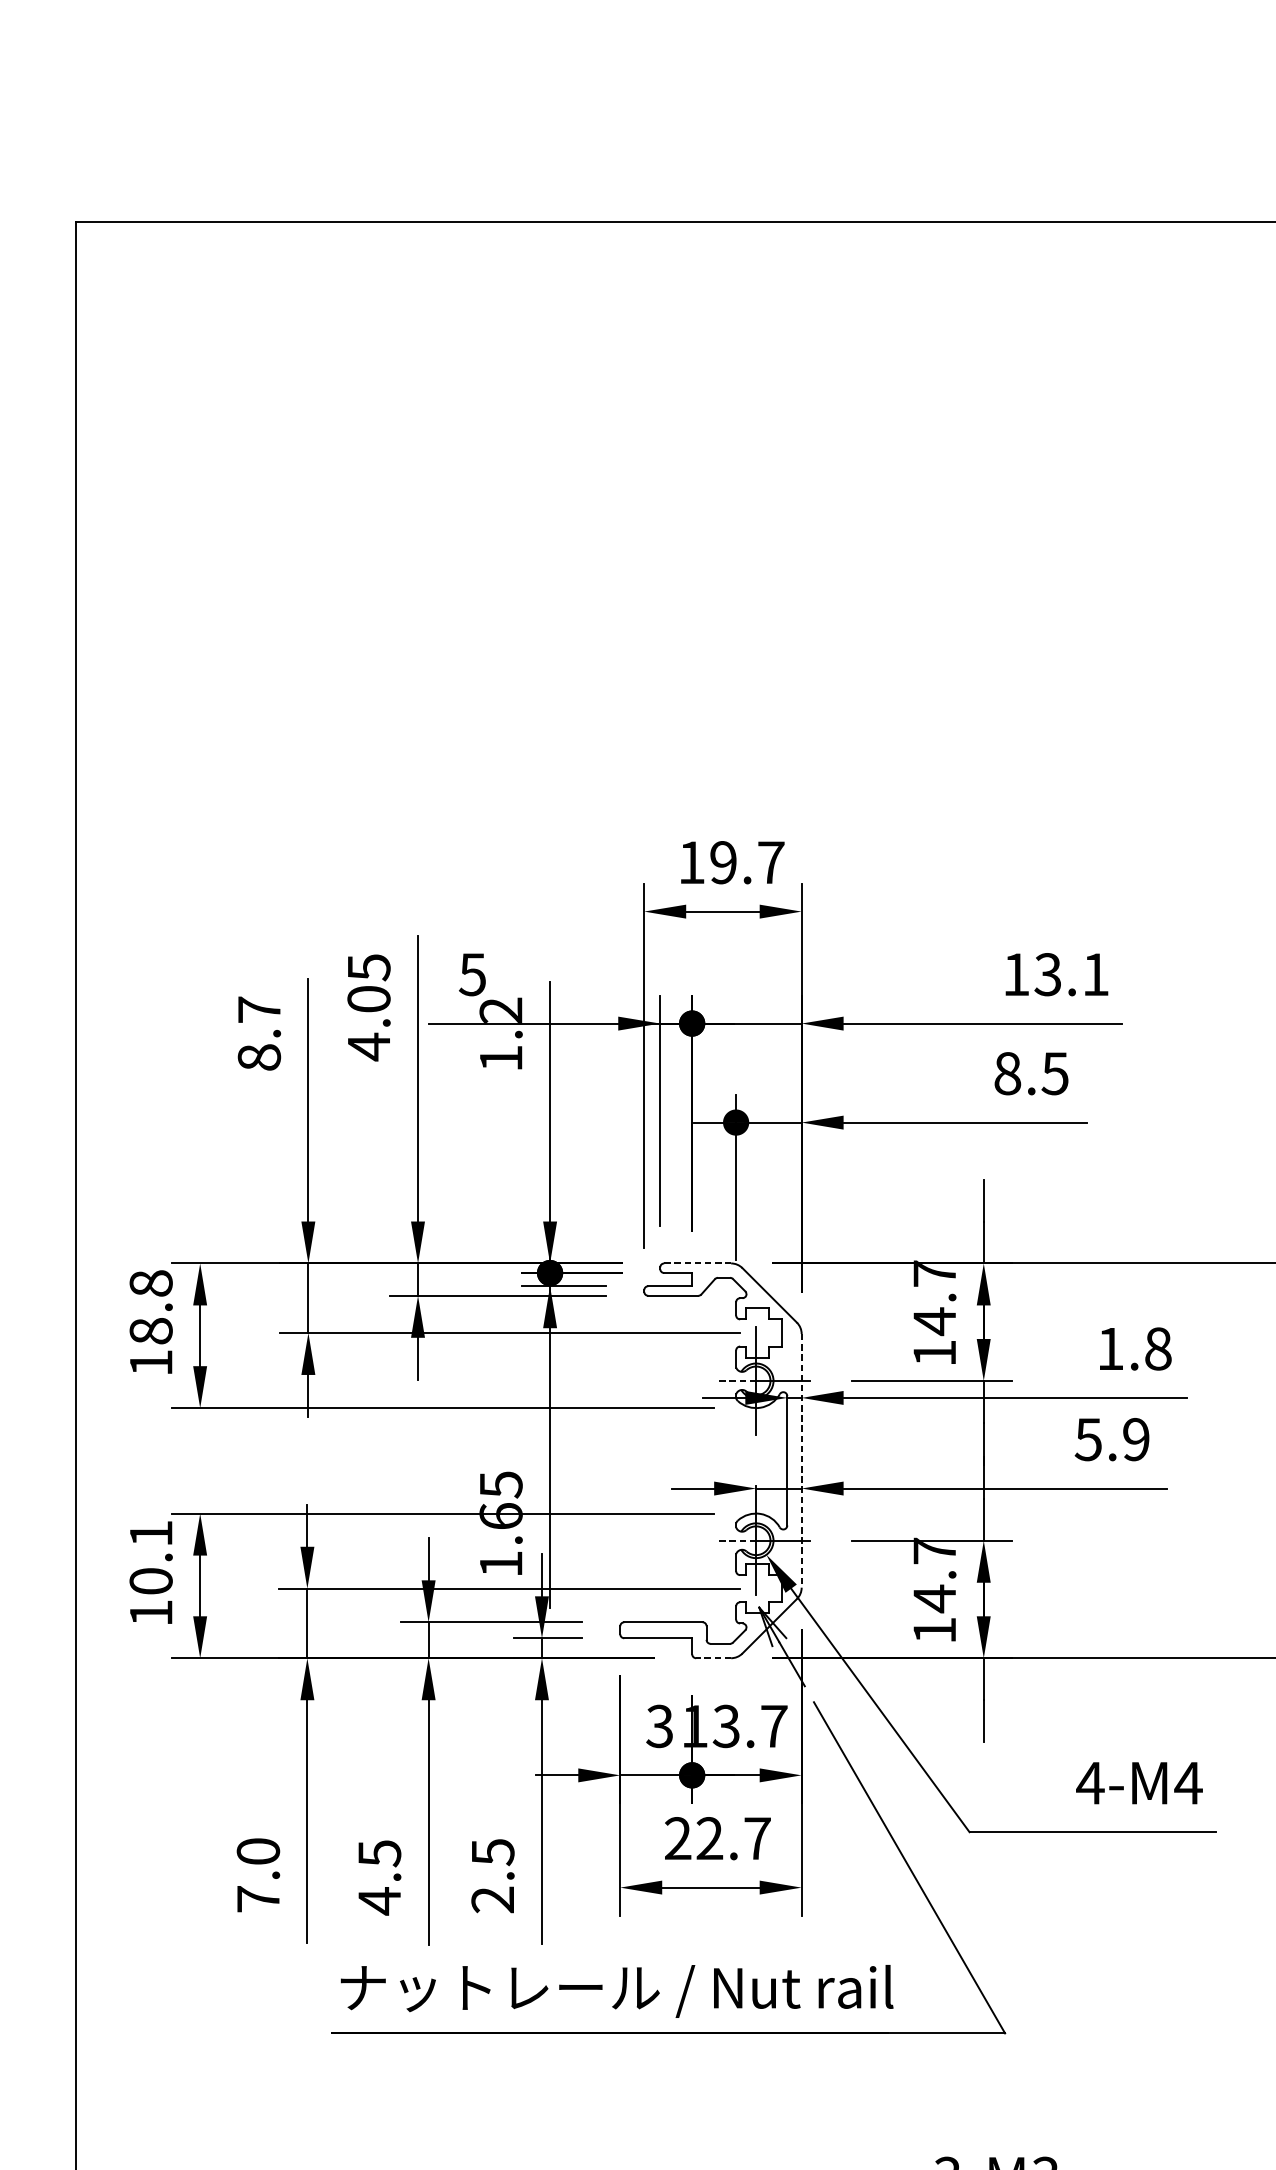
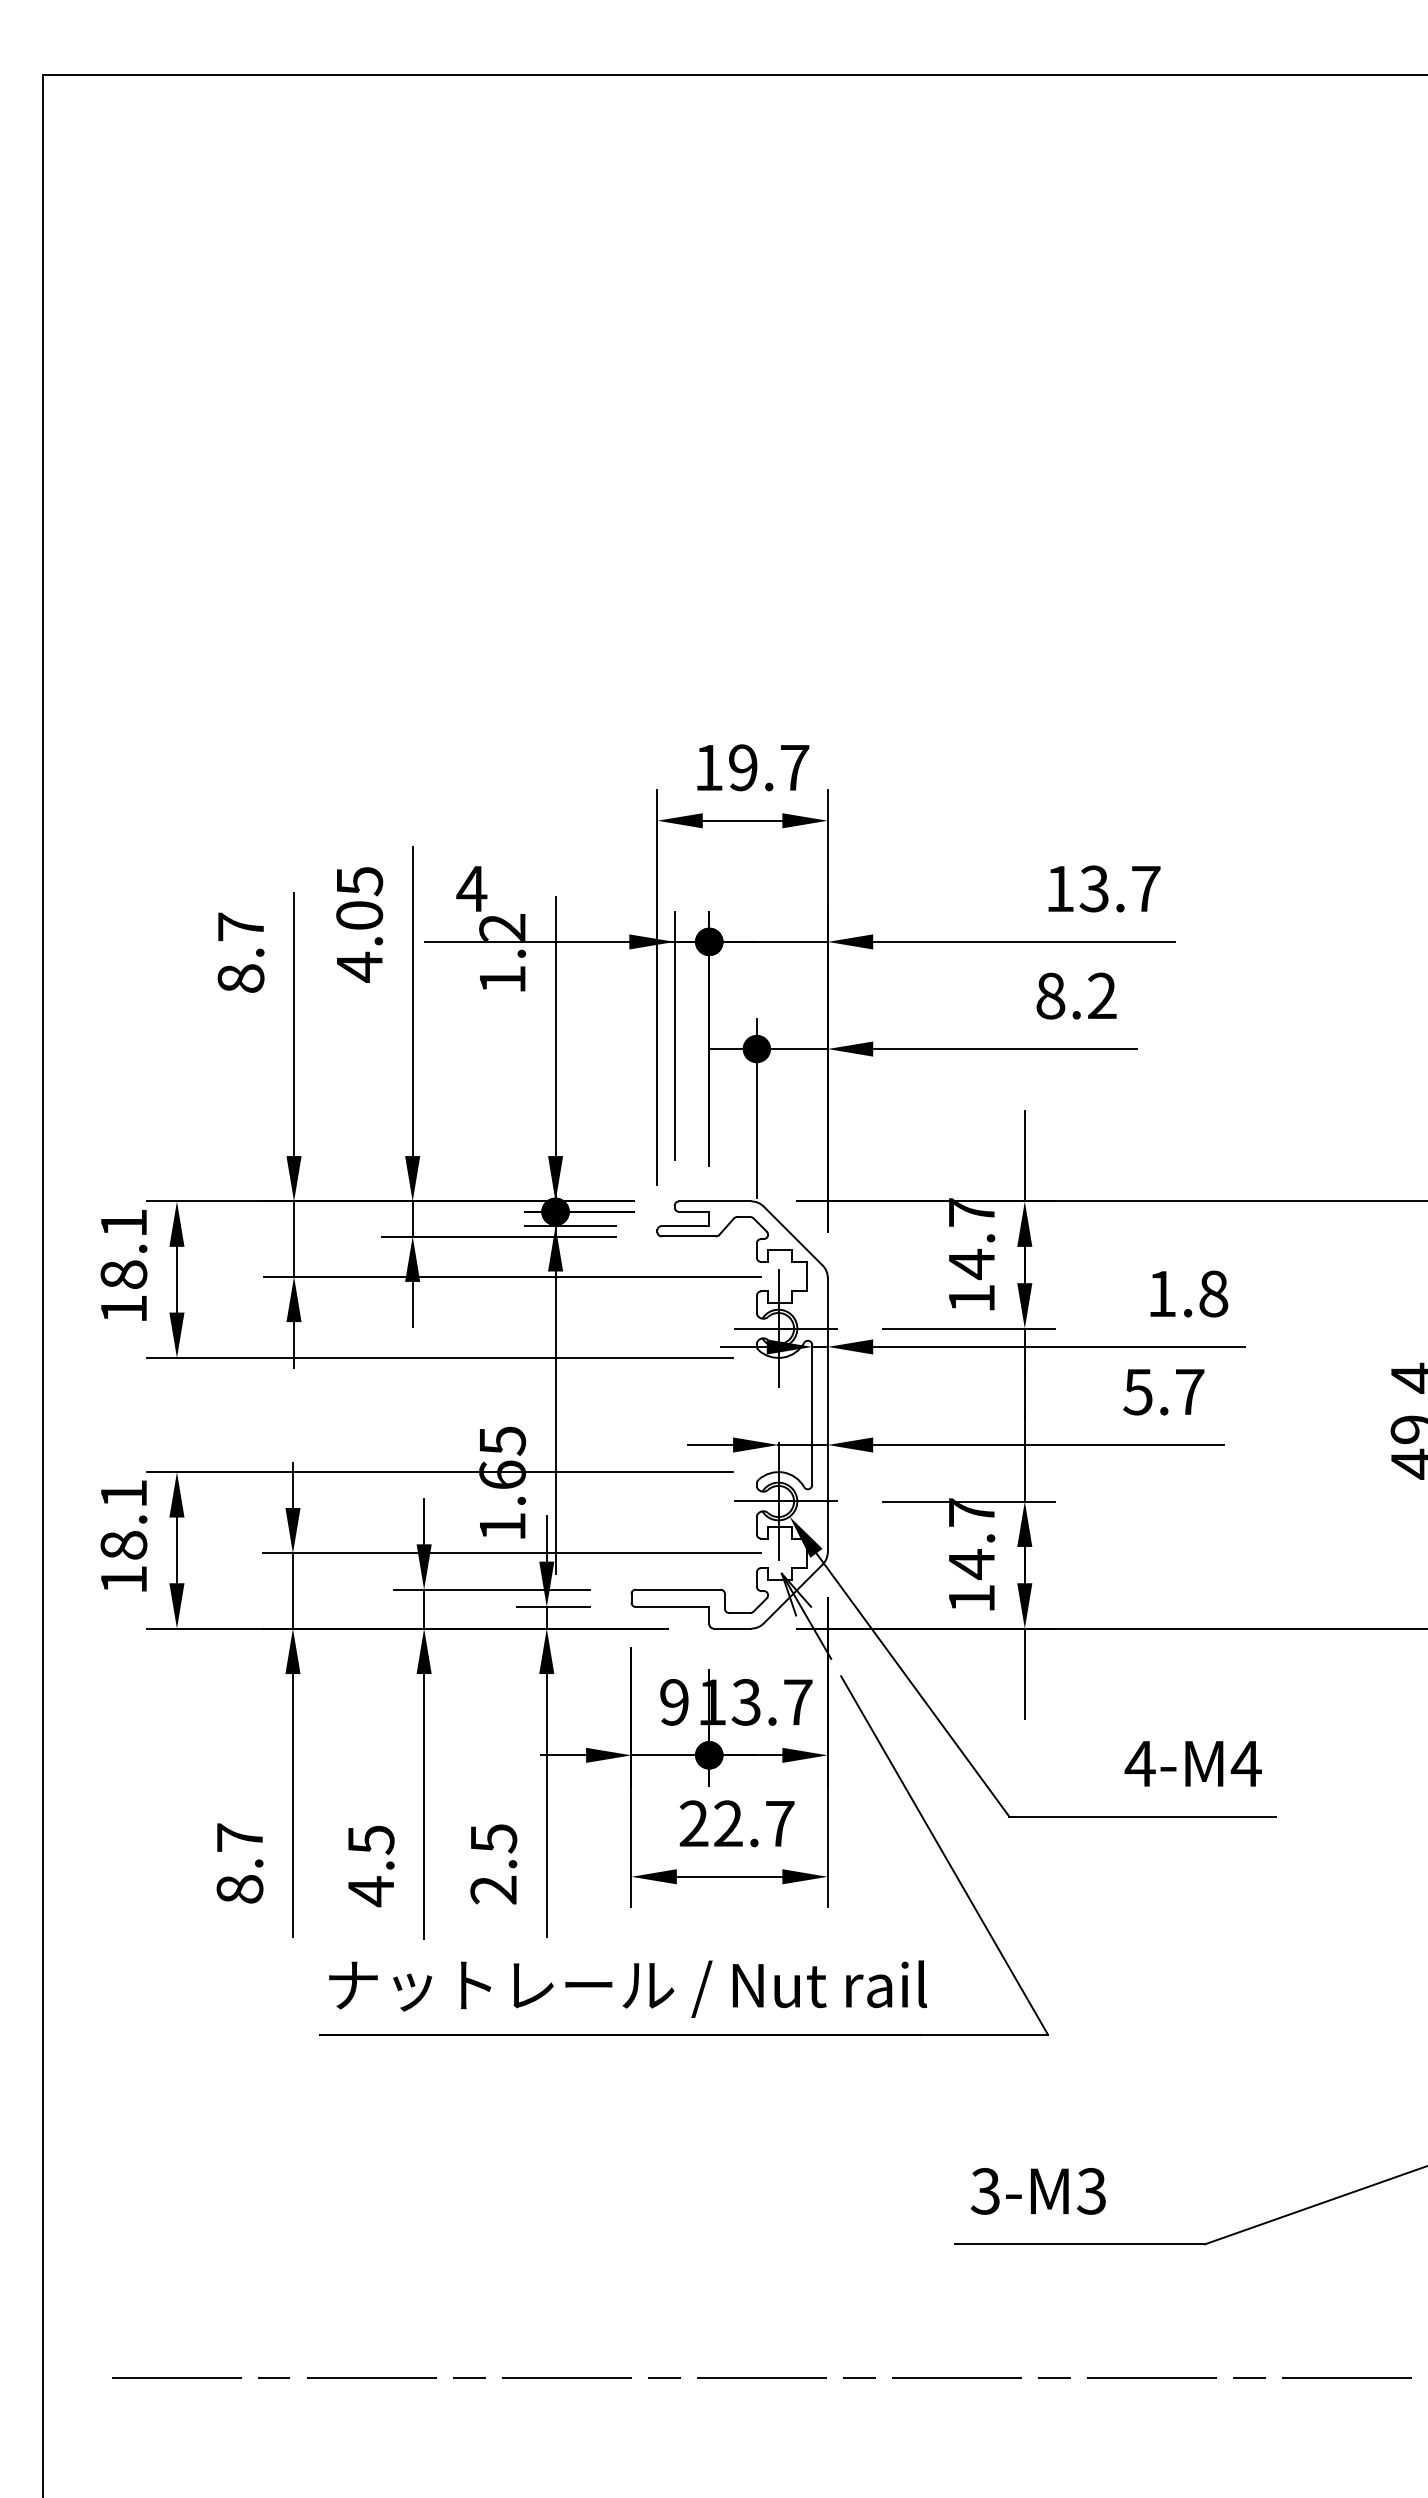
text: (1096, 974) -> (1146, 888), 13.1 -> 13.7
text: (472, 975) -> (471, 889), 5 -> 4
text: (1054, 1073) -> (1101, 995), 8.5 -> 8.2
line: (697, 1263) -> (715, 1201), dashed -> solid
text: (150, 1282) -> (123, 1222), 18.8 -> 18.1
line: (735, 1380) -> (756, 1328), dashed -> solid
text: (1135, 1439) -> (1189, 1391), 5.9 -> 5.7
line: (801, 1461) -> (827, 1415), dashed -> solid
line: (735, 1540) -> (756, 1501), dashed -> solid
text: (150, 1581) -> (123, 1545), 10.1 -> 18.1
line: (713, 1658) -> (732, 1628), dashed -> solid
text: (659, 1726) -> (673, 1702), 3 -> 9
text: (257, 1875) -> (239, 1863), 7.0 -> 8.7

